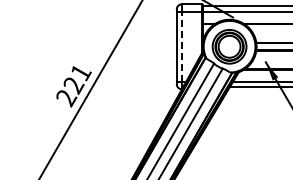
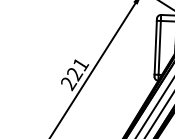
line: (181, 46) -> (159, 47), dashed -> solid

